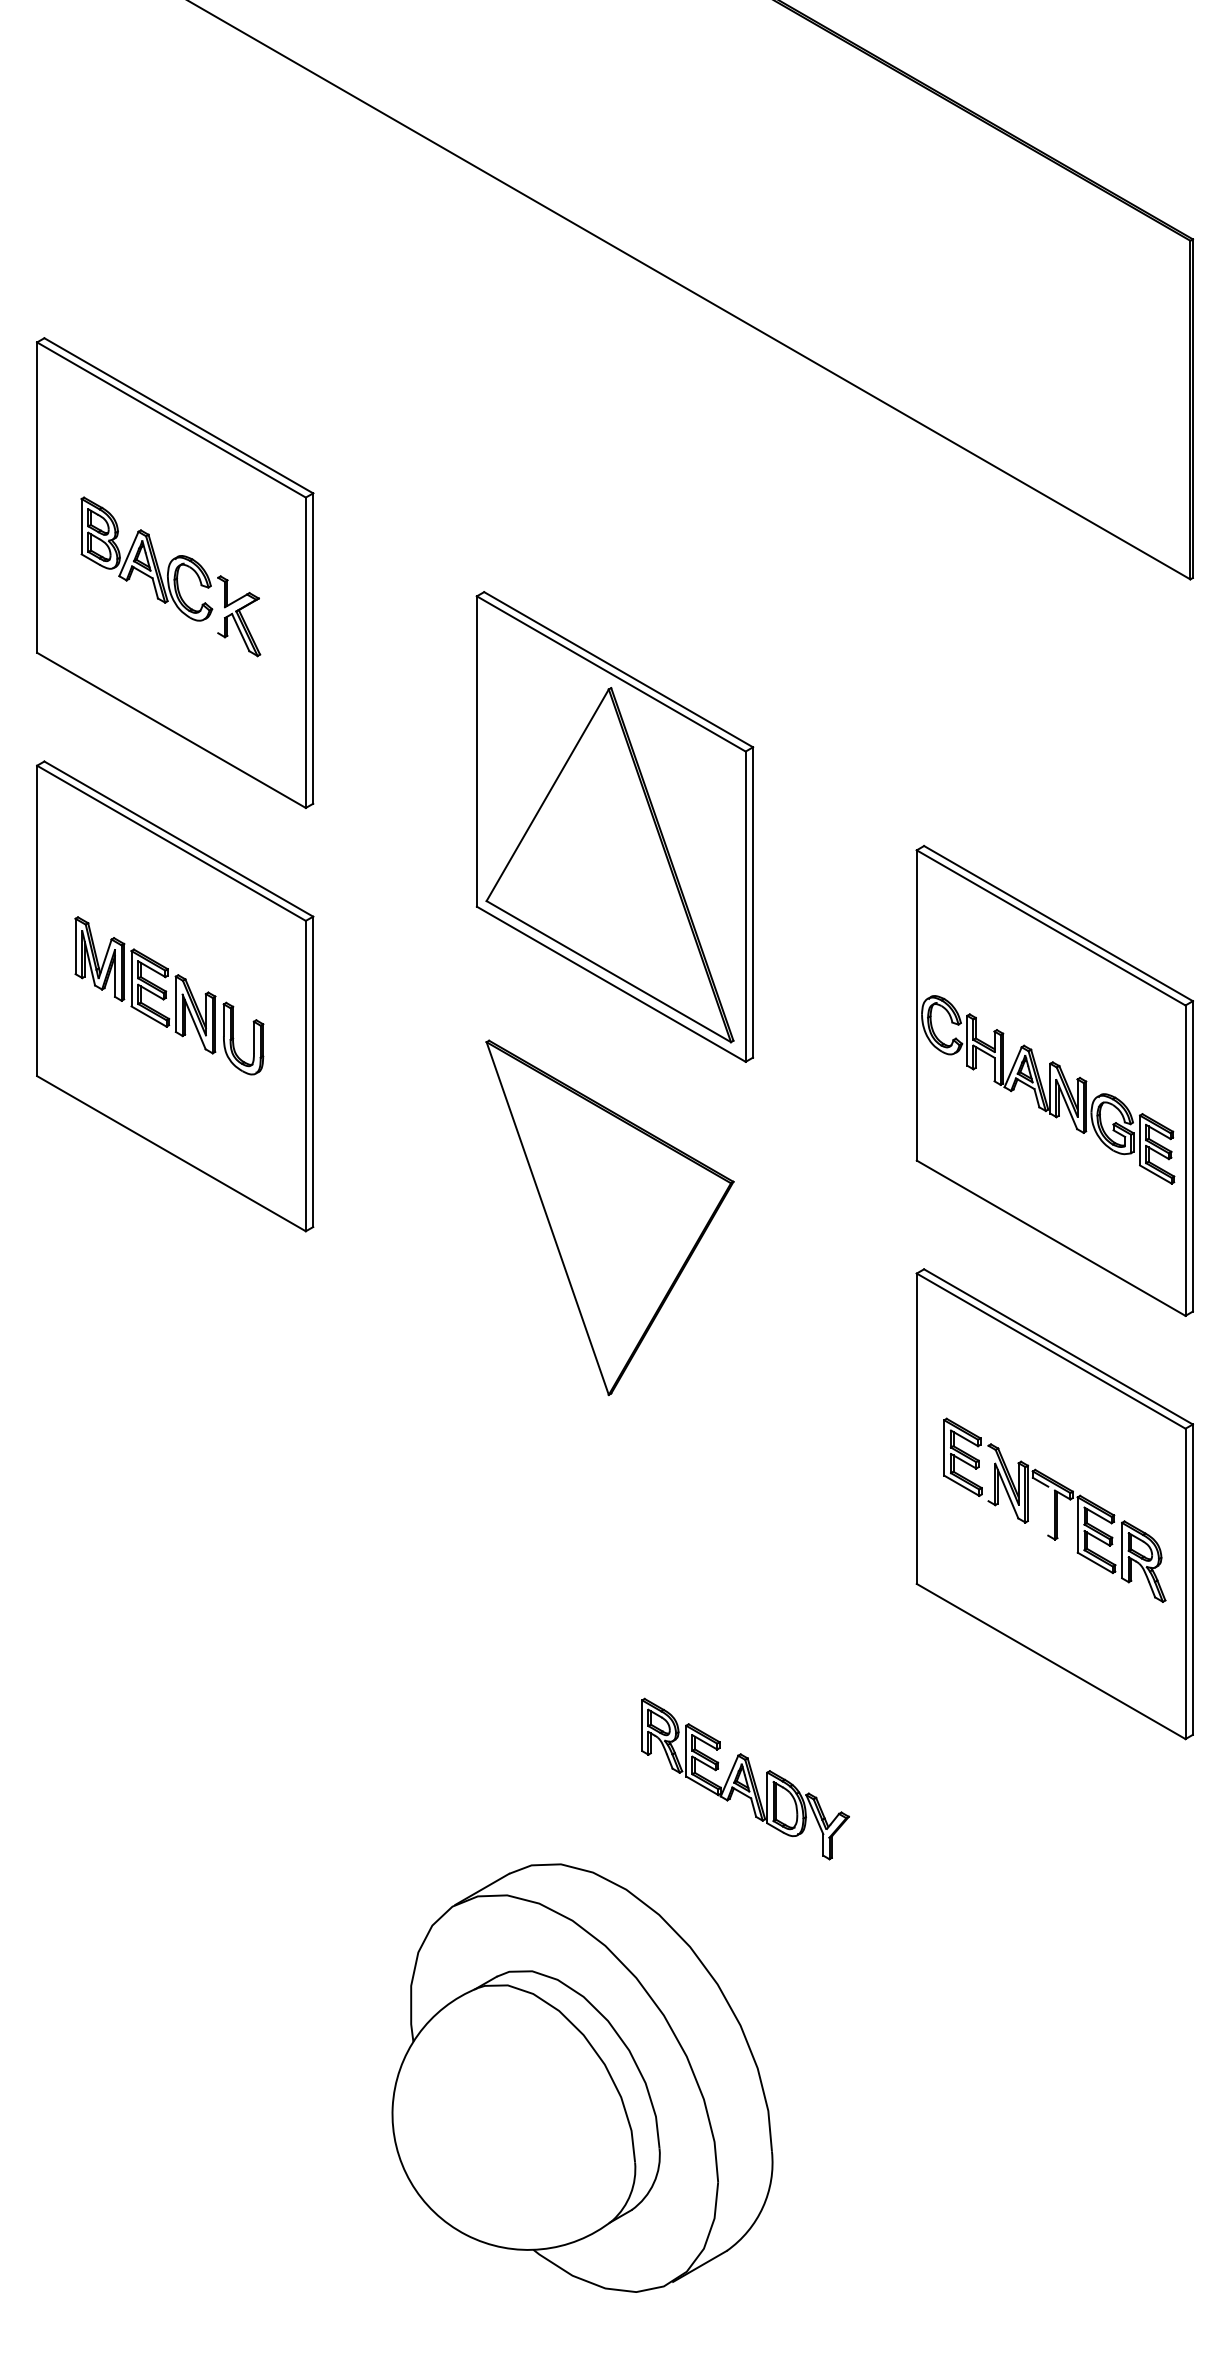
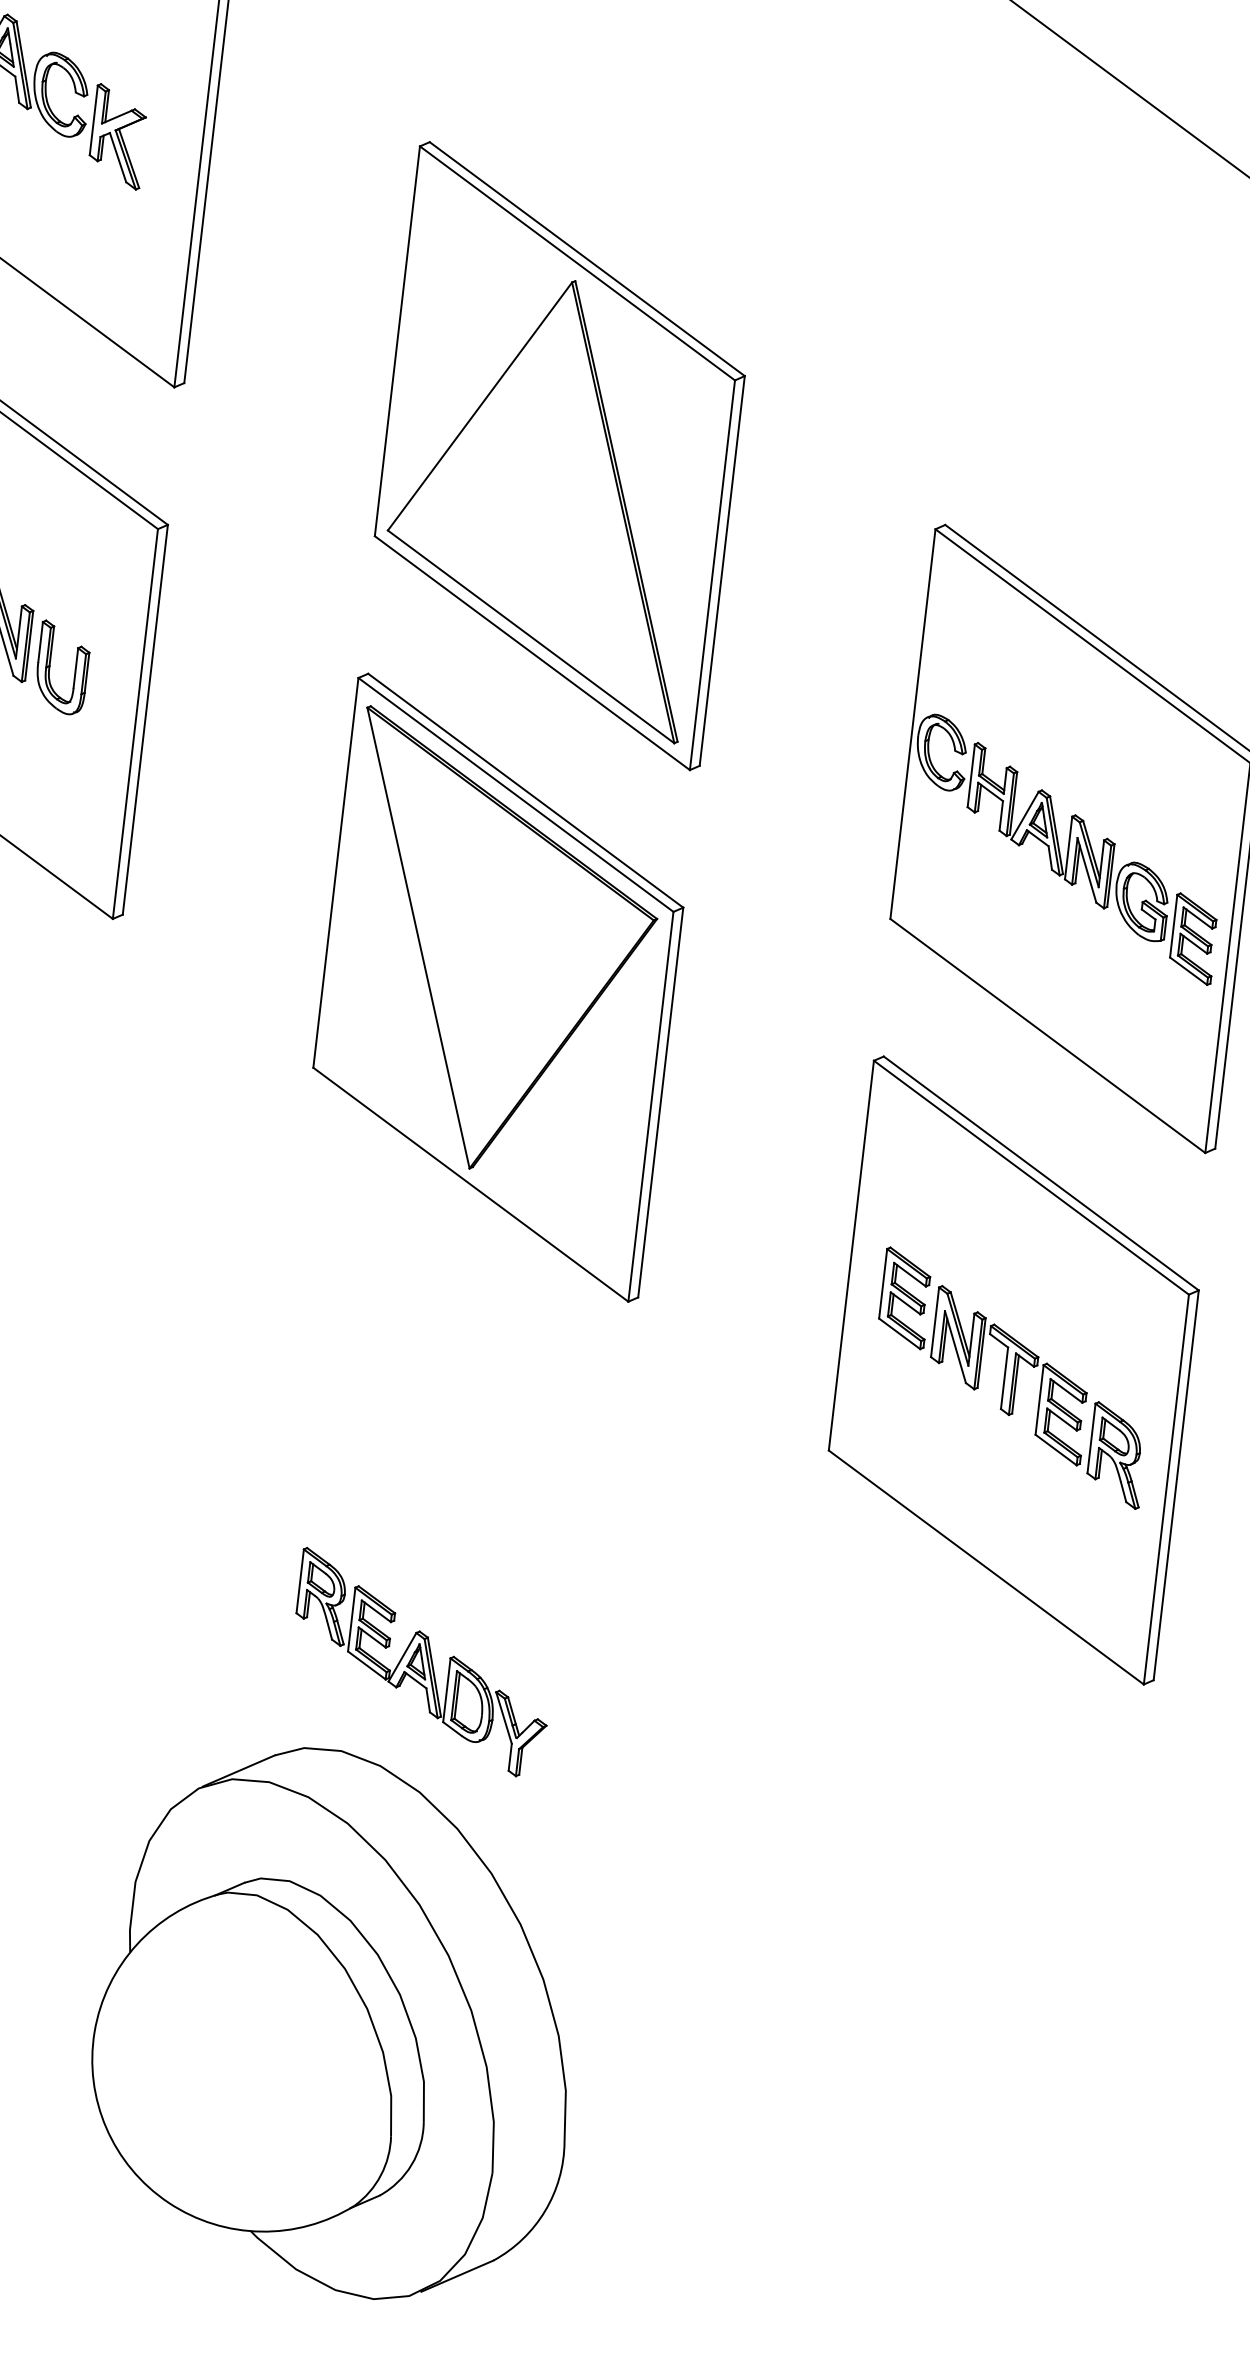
line: (218, 605) -> (94, 120), added
part: (614, 1250) -> (497, 987), added
line: (988, 1473) -> (934, 1322), added
line: (1048, 1510) -> (1004, 1377), added
part: (745, 1778) -> (422, 1662), moved

